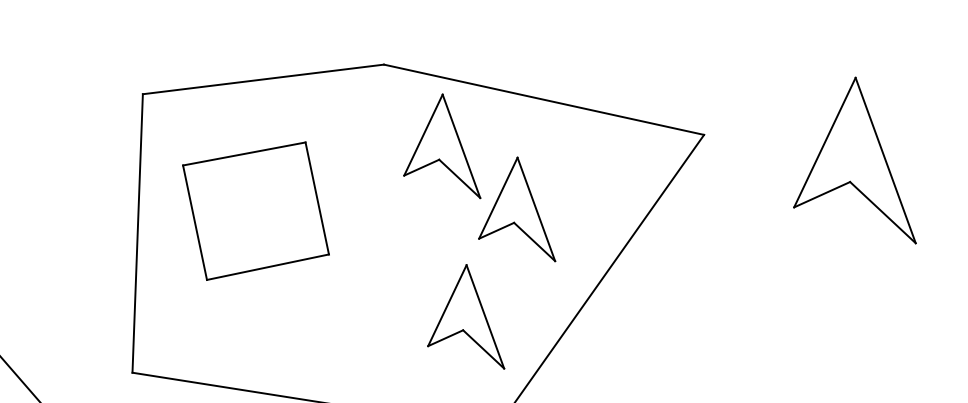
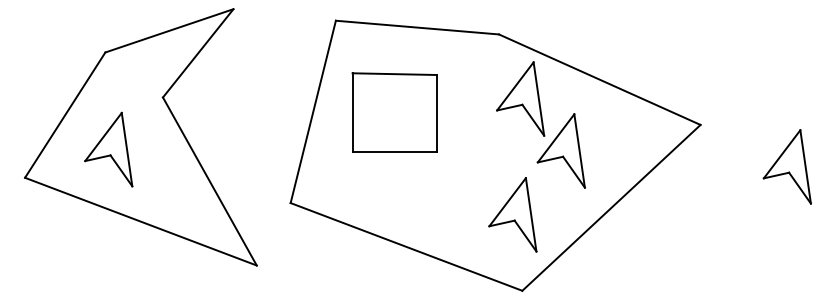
part: (841, 169) -> (786, 166), size x0.62

